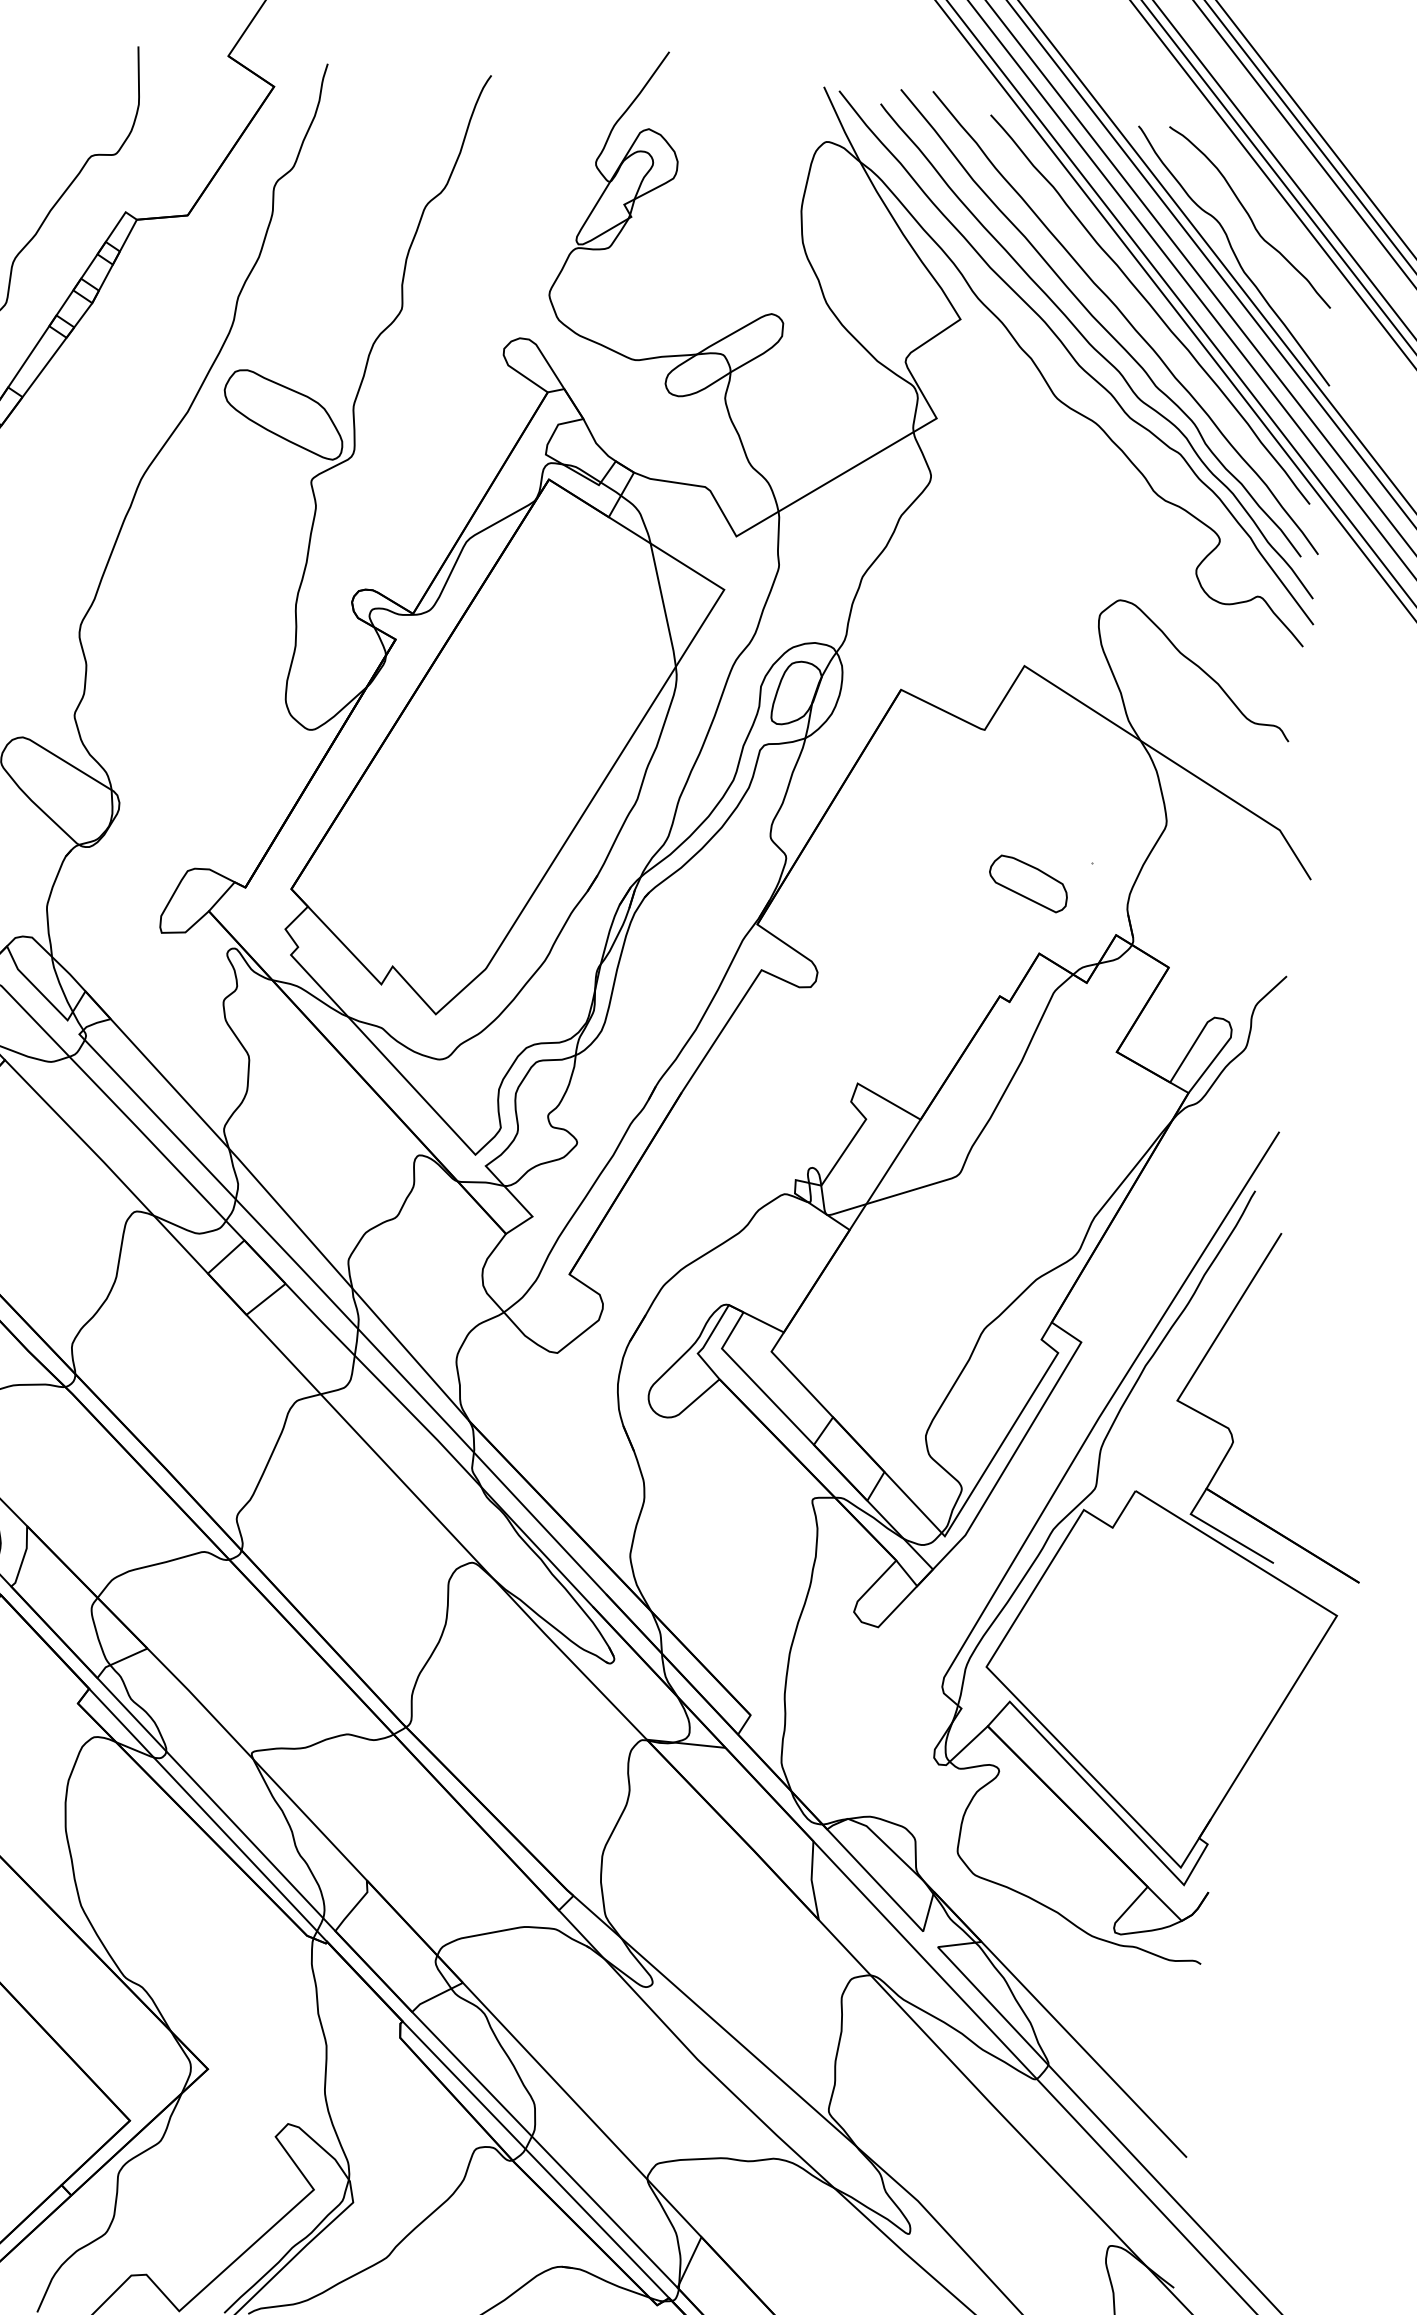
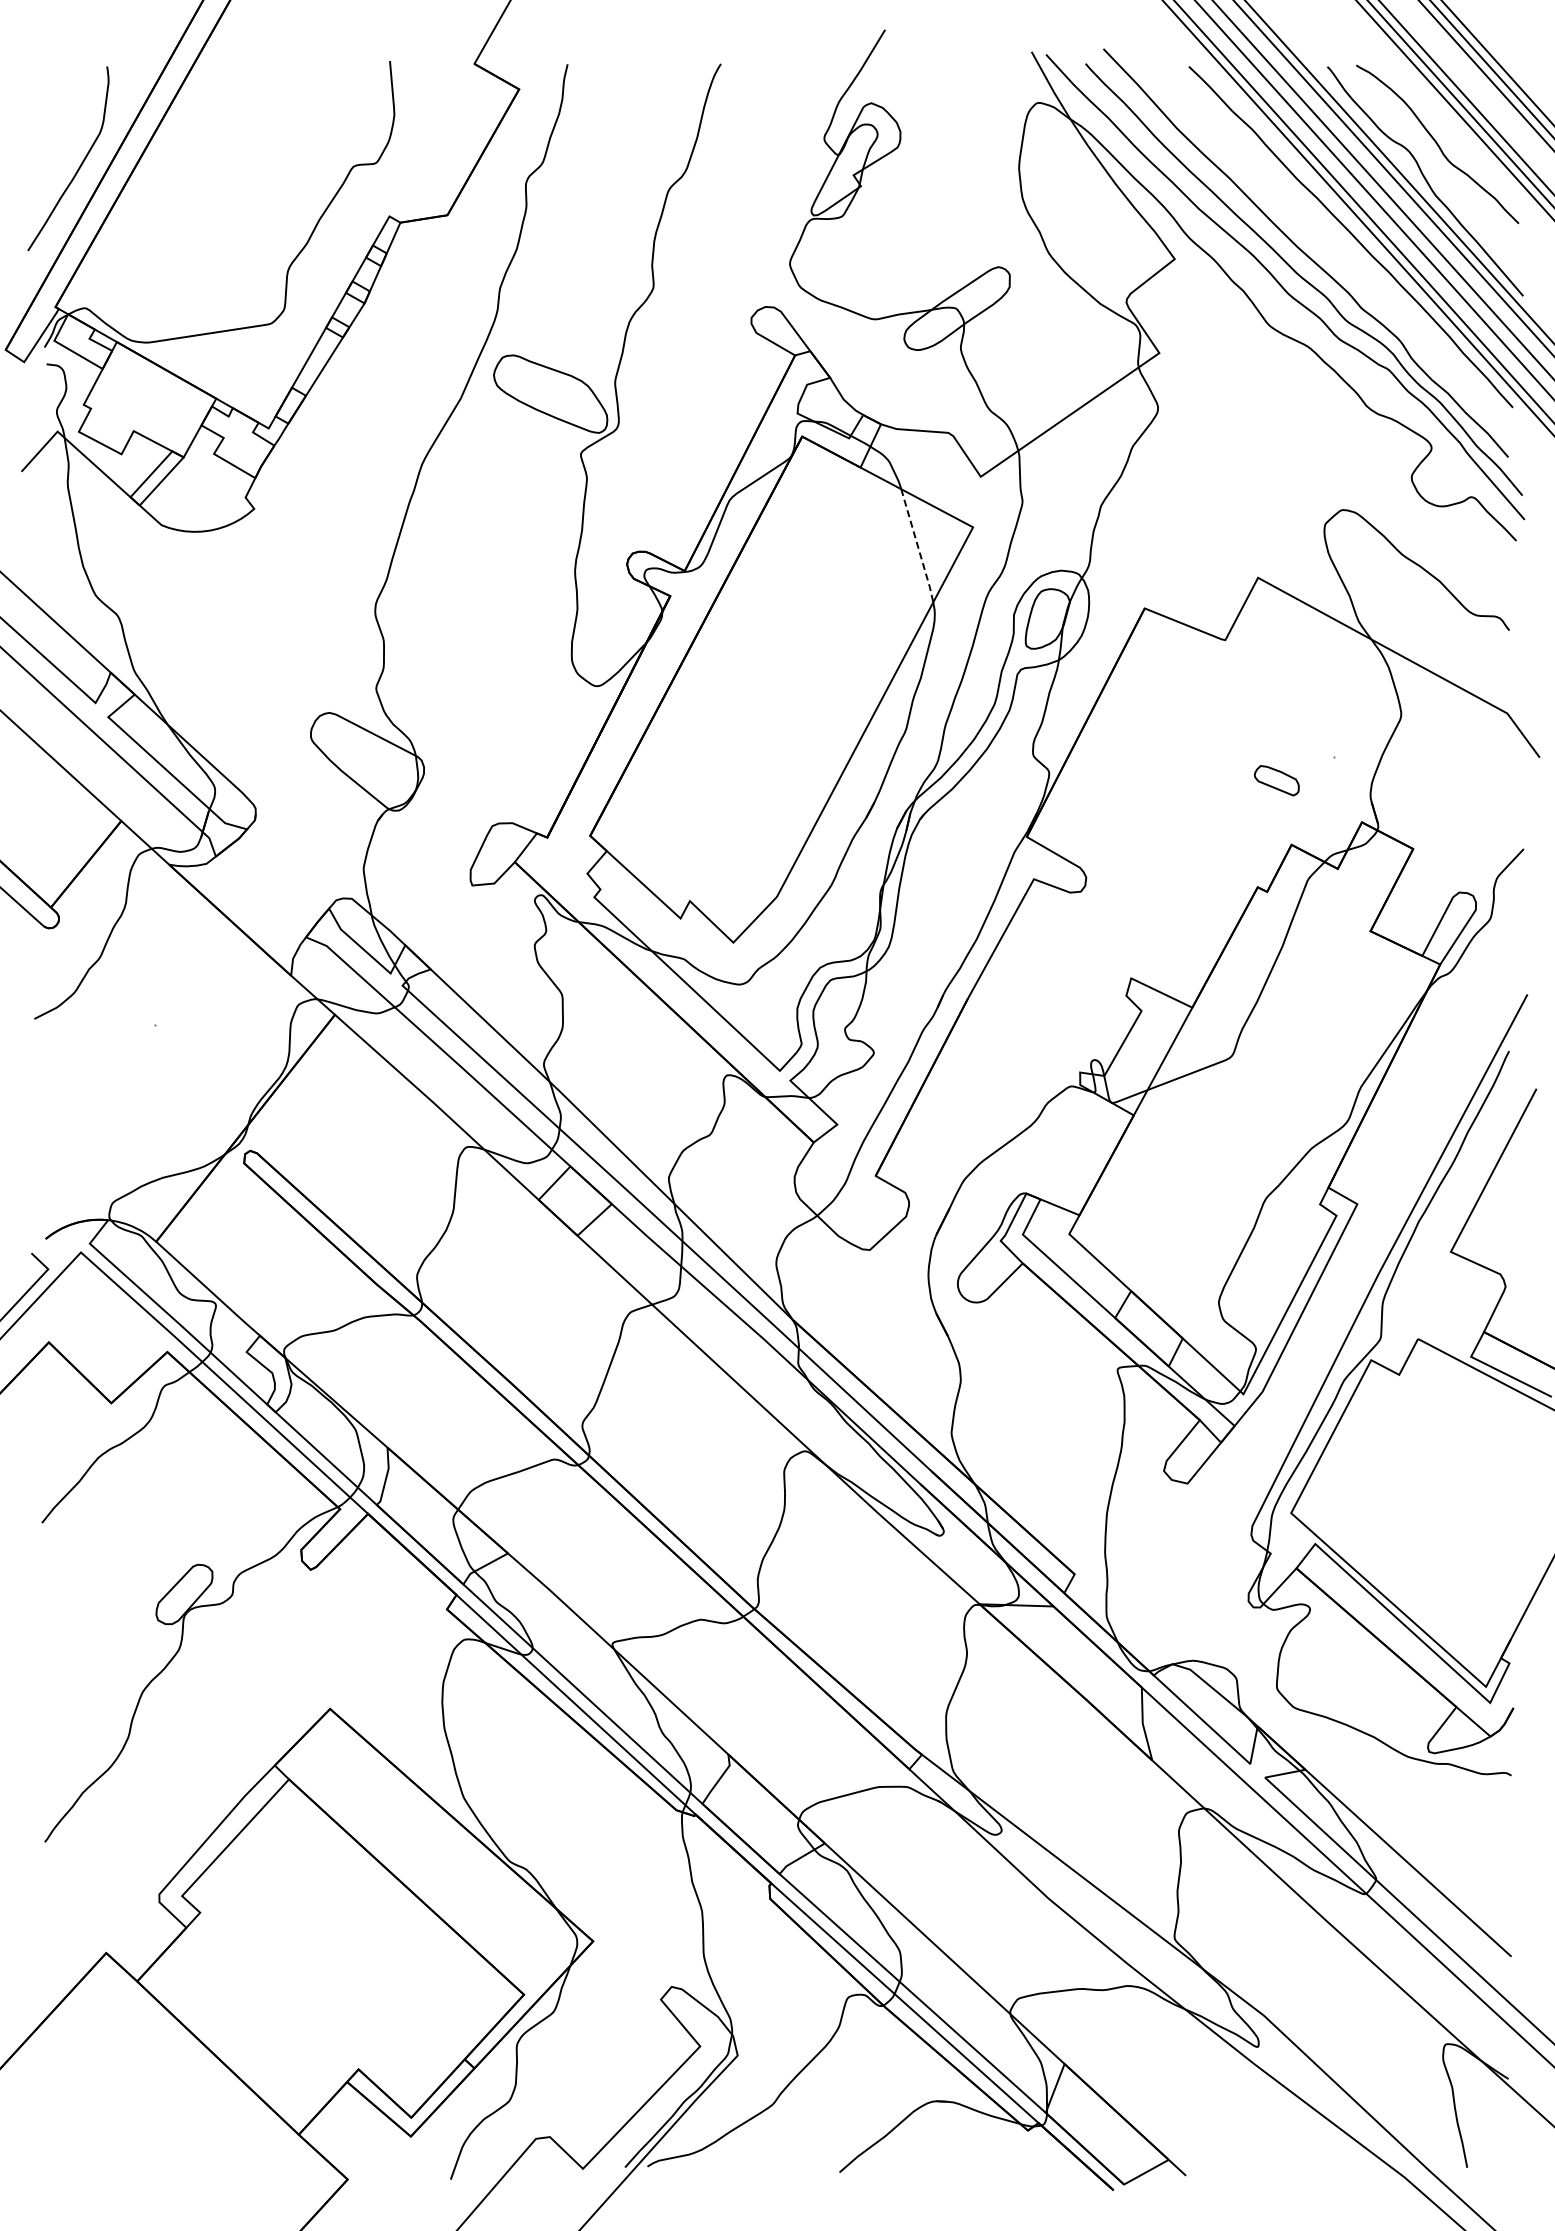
curve: (1126, 321) -> (1329, 249), removed
line: (664, 605) -> (918, 546), solid -> dashed
part: (1028, 883) -> (1276, 780), size x0.6

